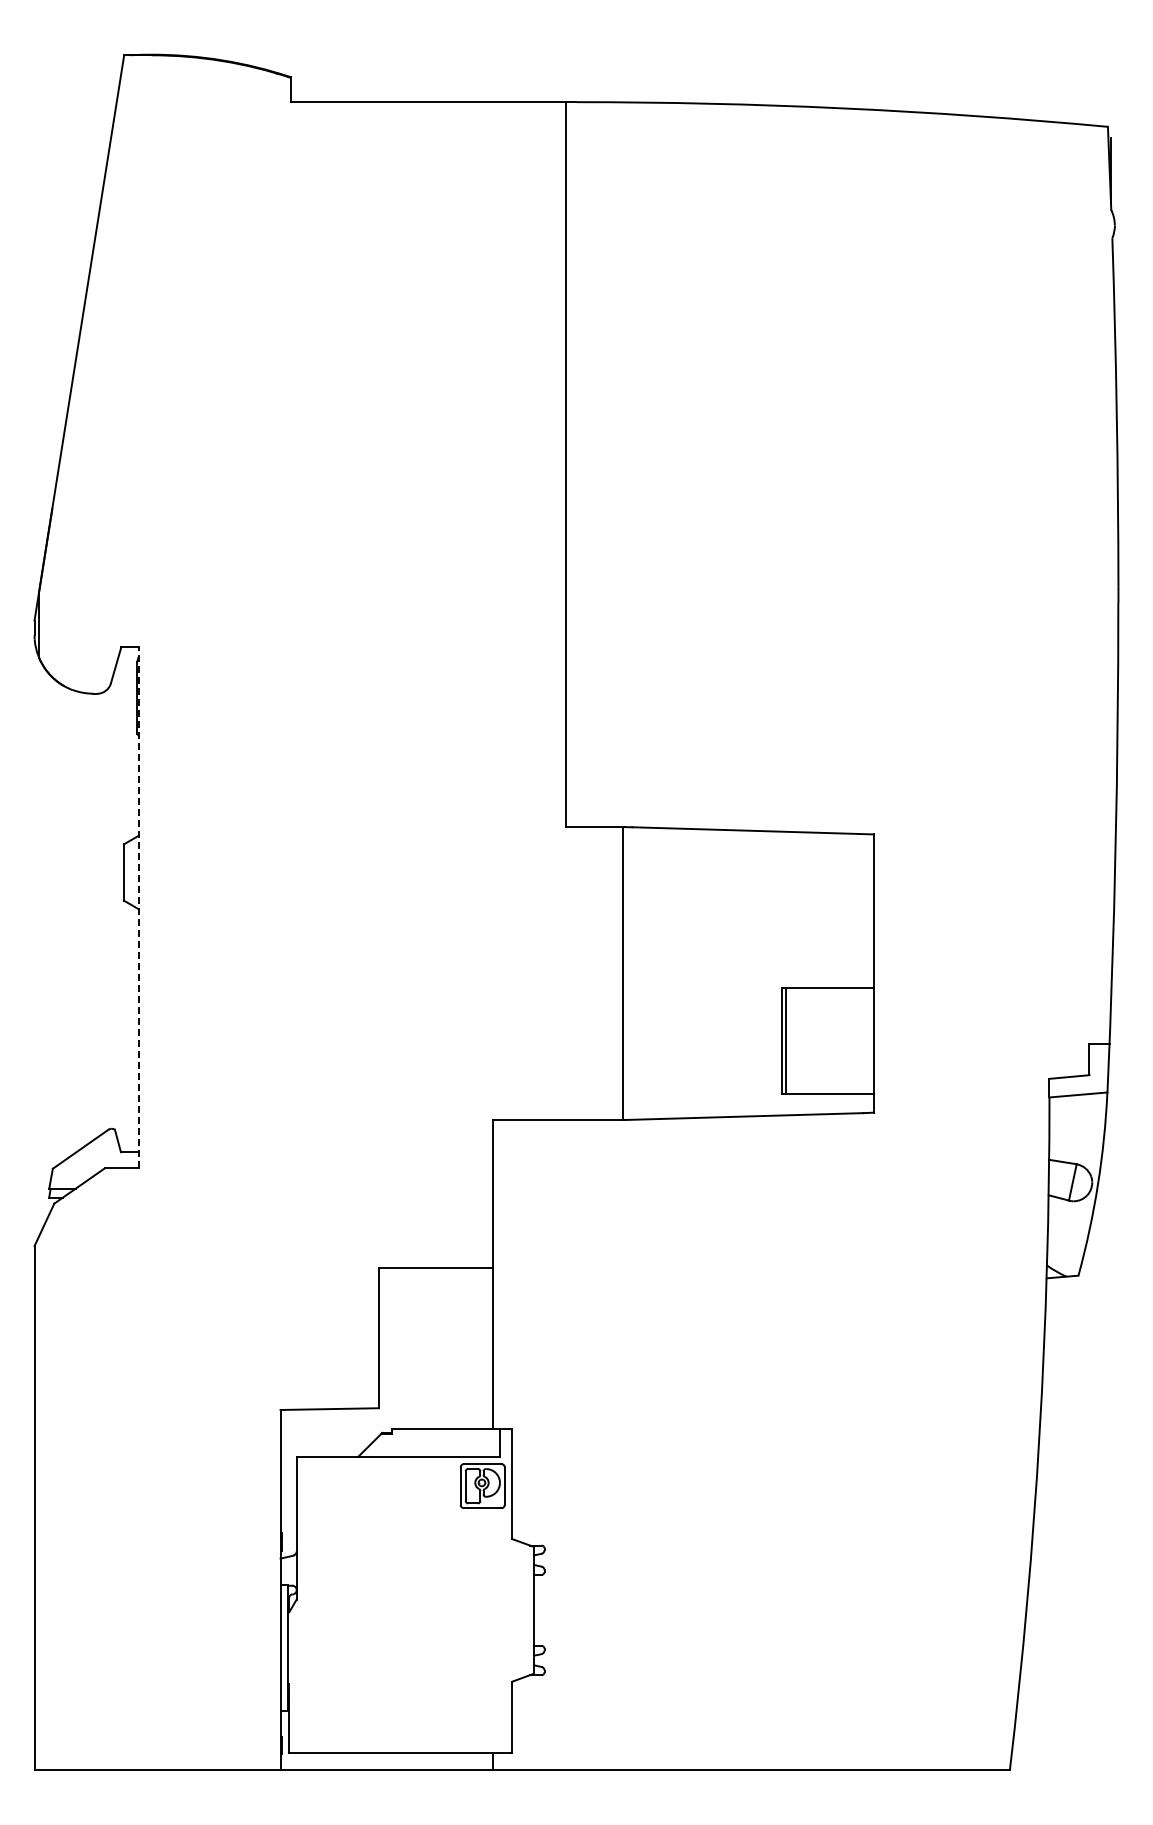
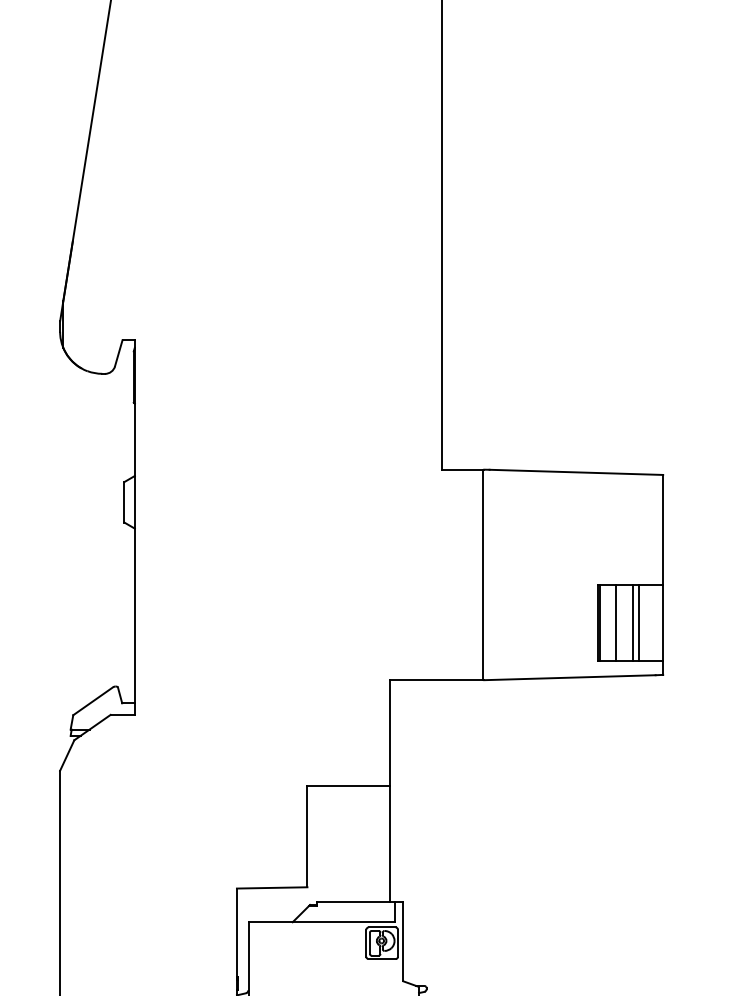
line: (138, 907) -> (134, 527), dashed -> solid
line: (807, 1040) -> (615, 623), added
line: (831, 1040) -> (632, 623), added
line: (840, 1040) -> (639, 623), added

